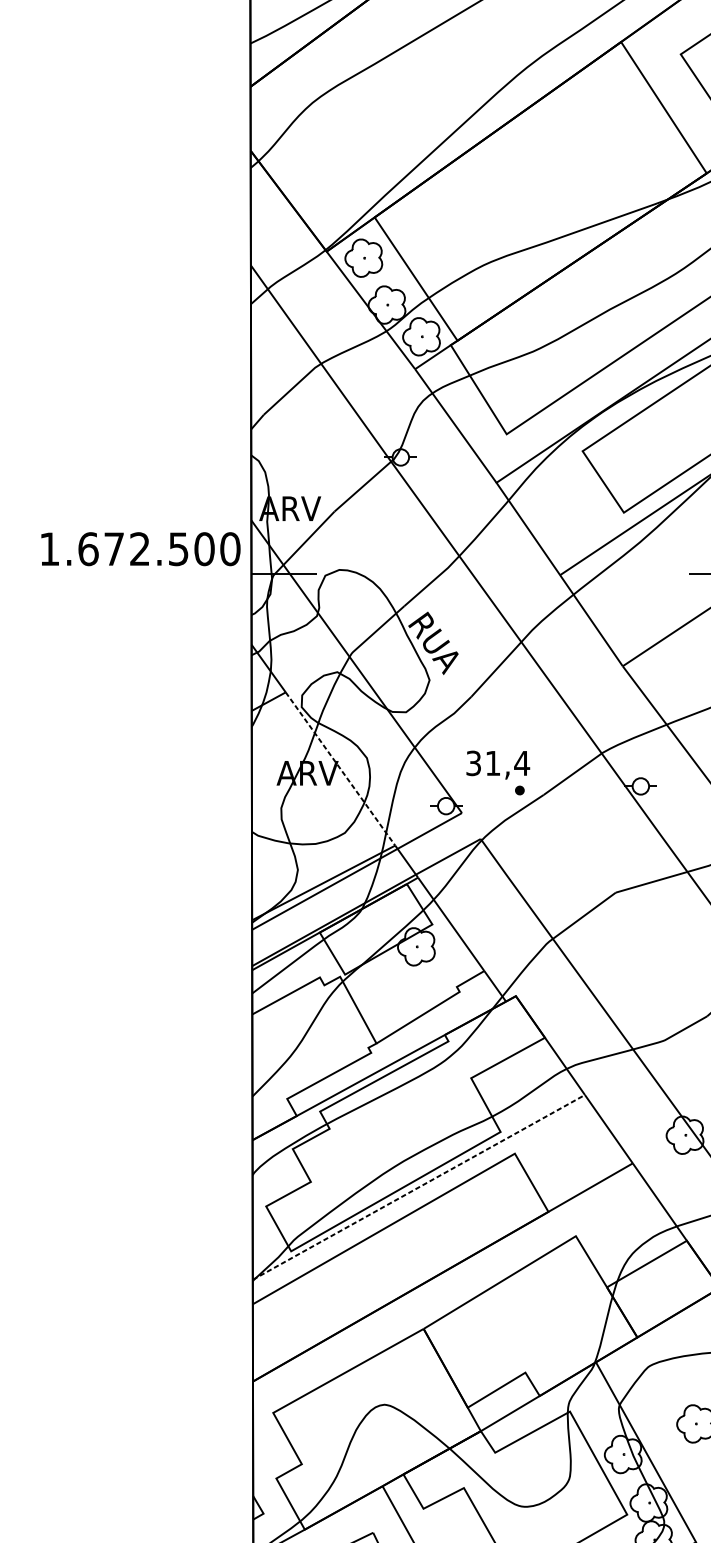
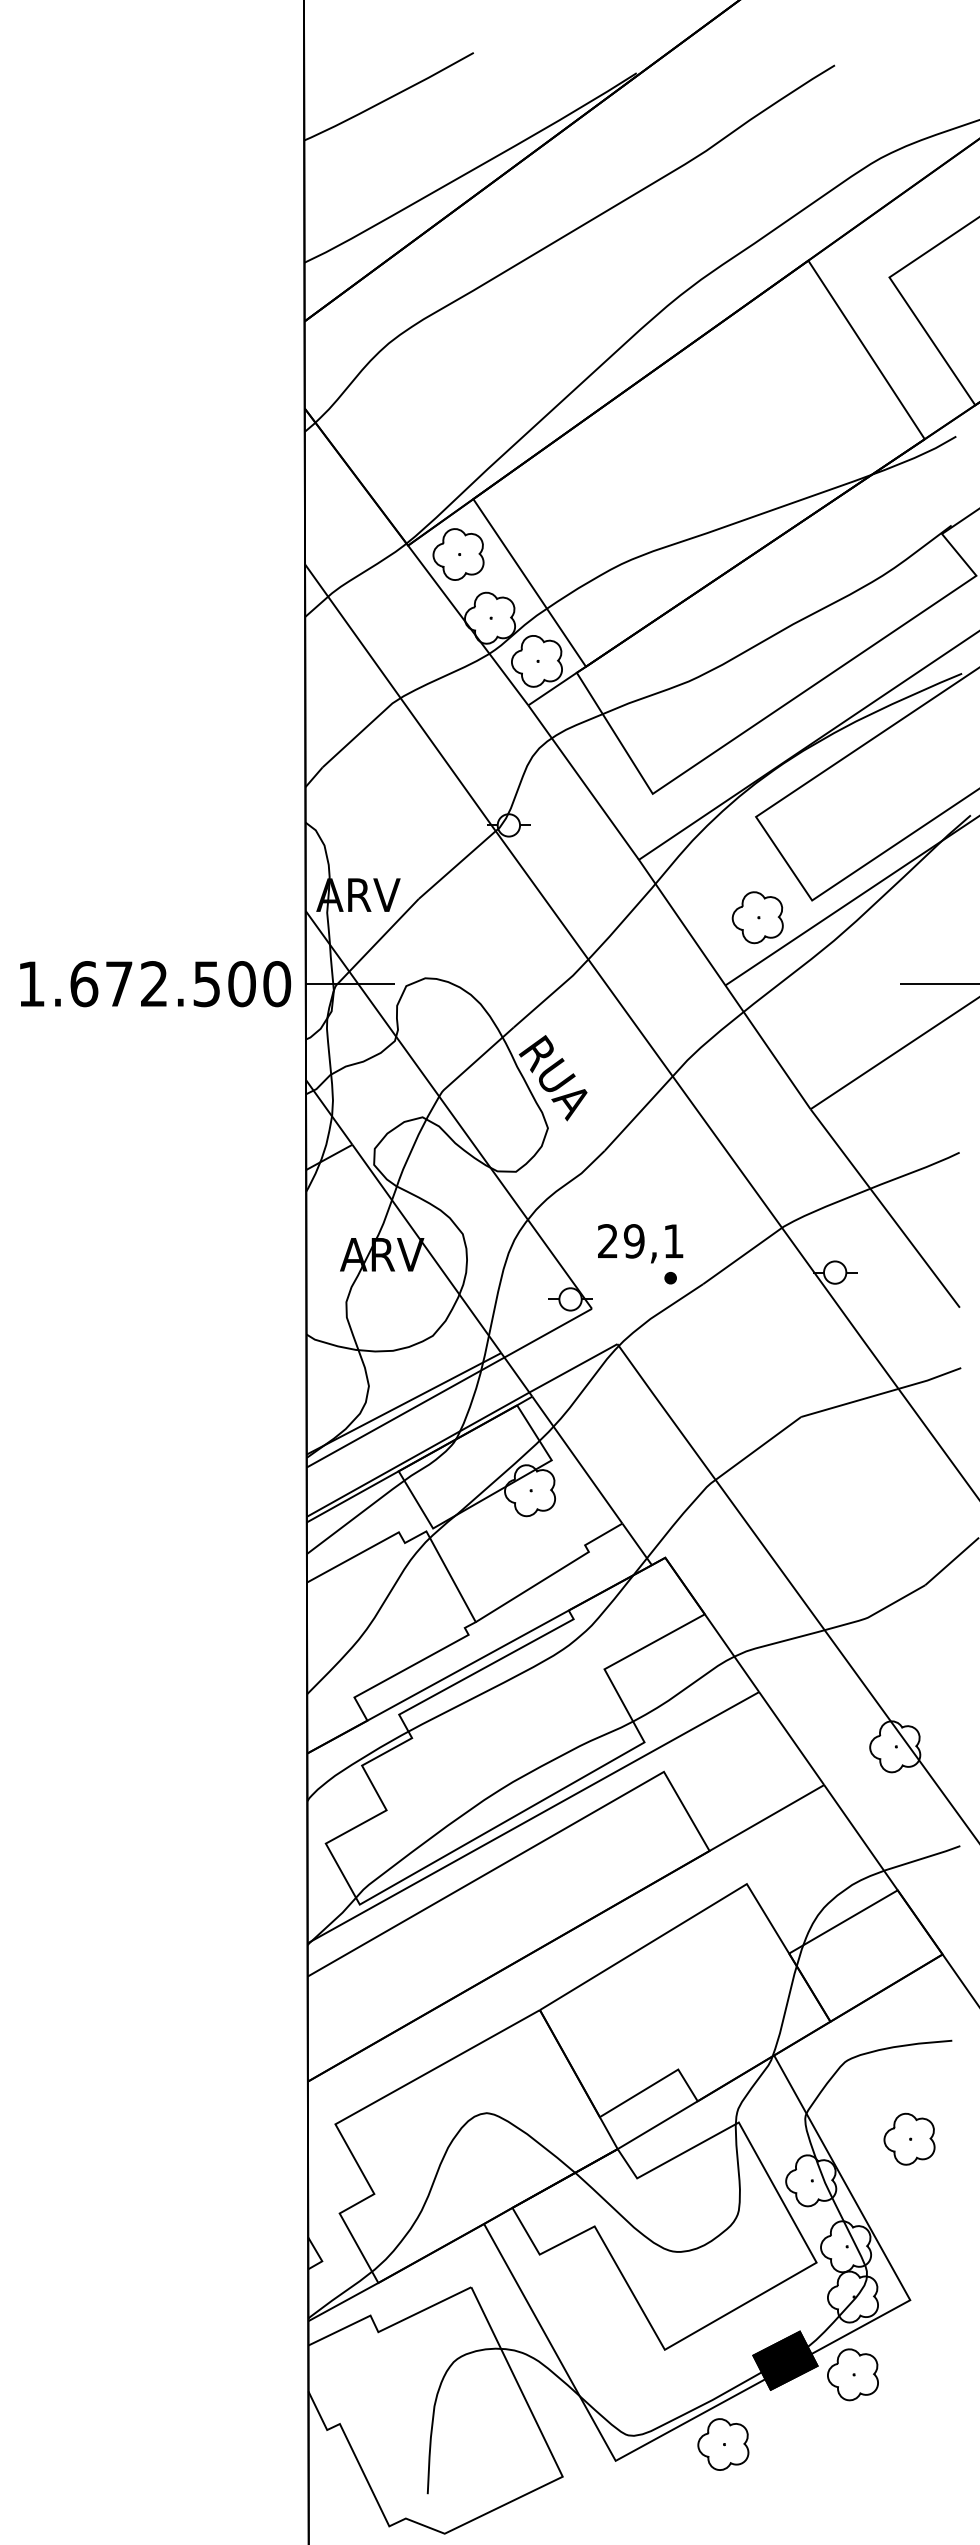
part: (583, 525) -> (757, 917), added
text: (140, 549) -> (155, 984), moved
text: (498, 763) -> (641, 1241), 31,4 -> 29,1
line: (340, 769) -> (427, 1249), dashed -> solid
line: (418, 1187) -> (533, 1817), dashed -> solid

